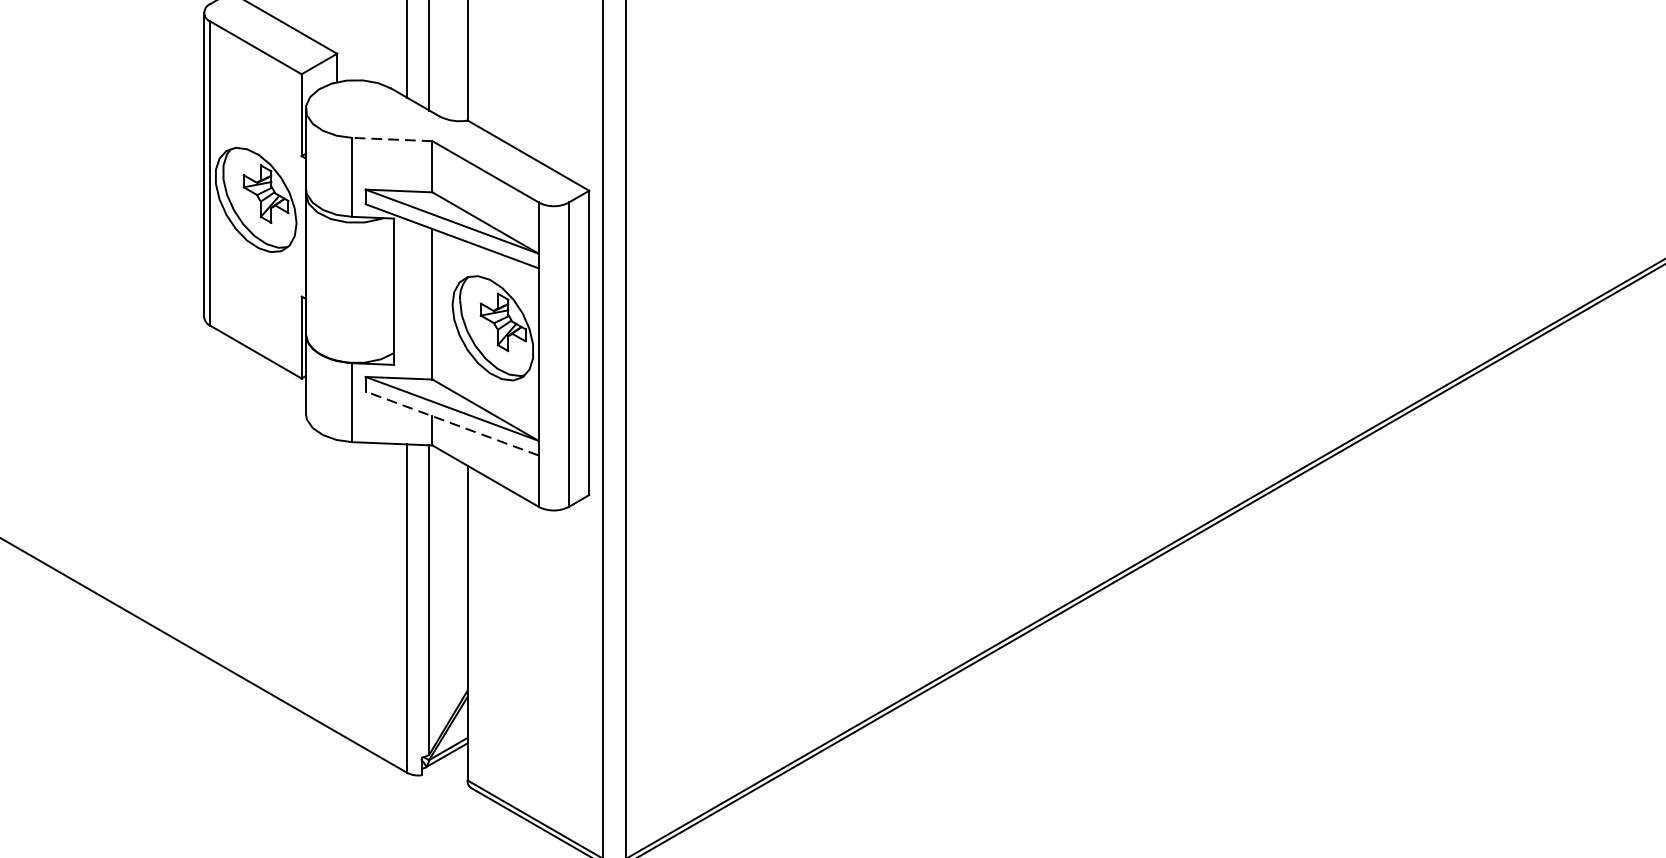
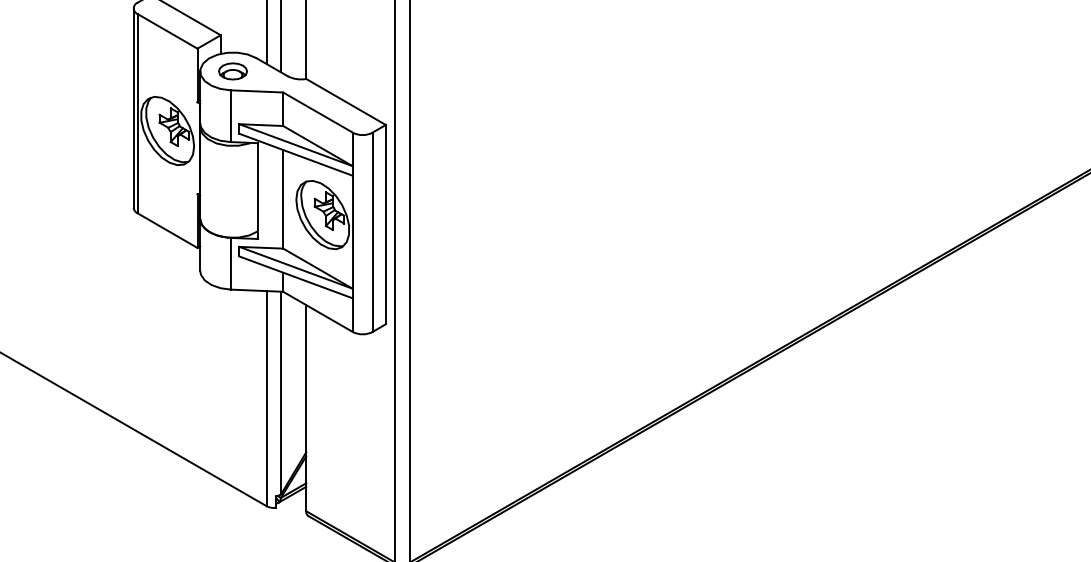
part: (355, 109) -> (232, 71), added
line: (391, 139) -> (256, 91), dashed -> solid
line: (451, 423) -> (295, 277), dashed -> solid

